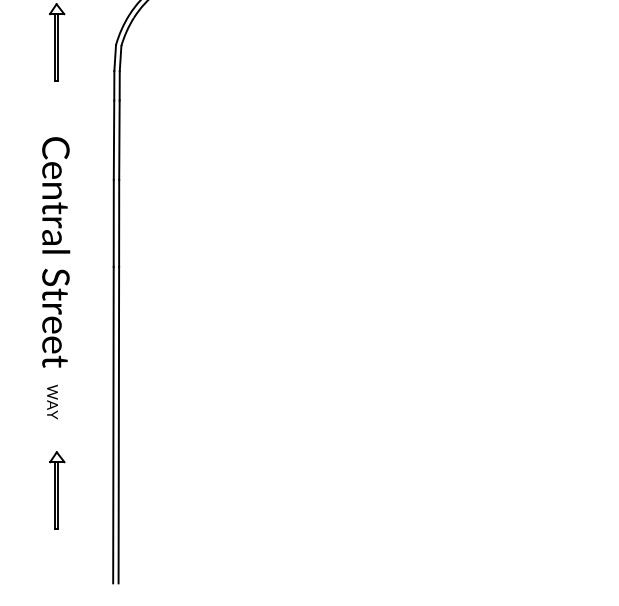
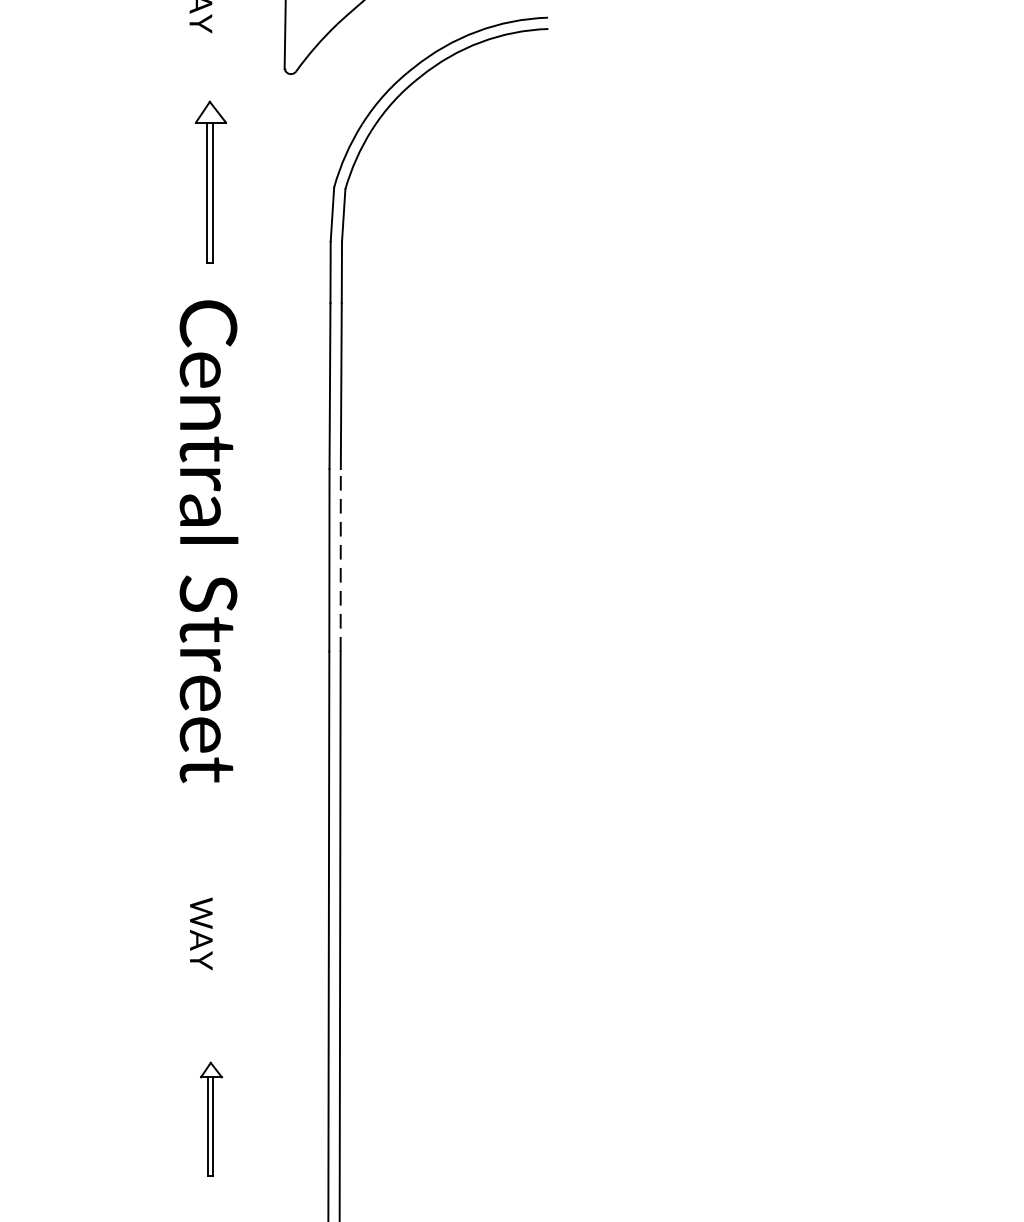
line: (119, 223) -> (341, 560), solid -> dashed
text: (56, 252) -> (209, 541), moved
part: (57, 490) -> (211, 1118), size x0.7

